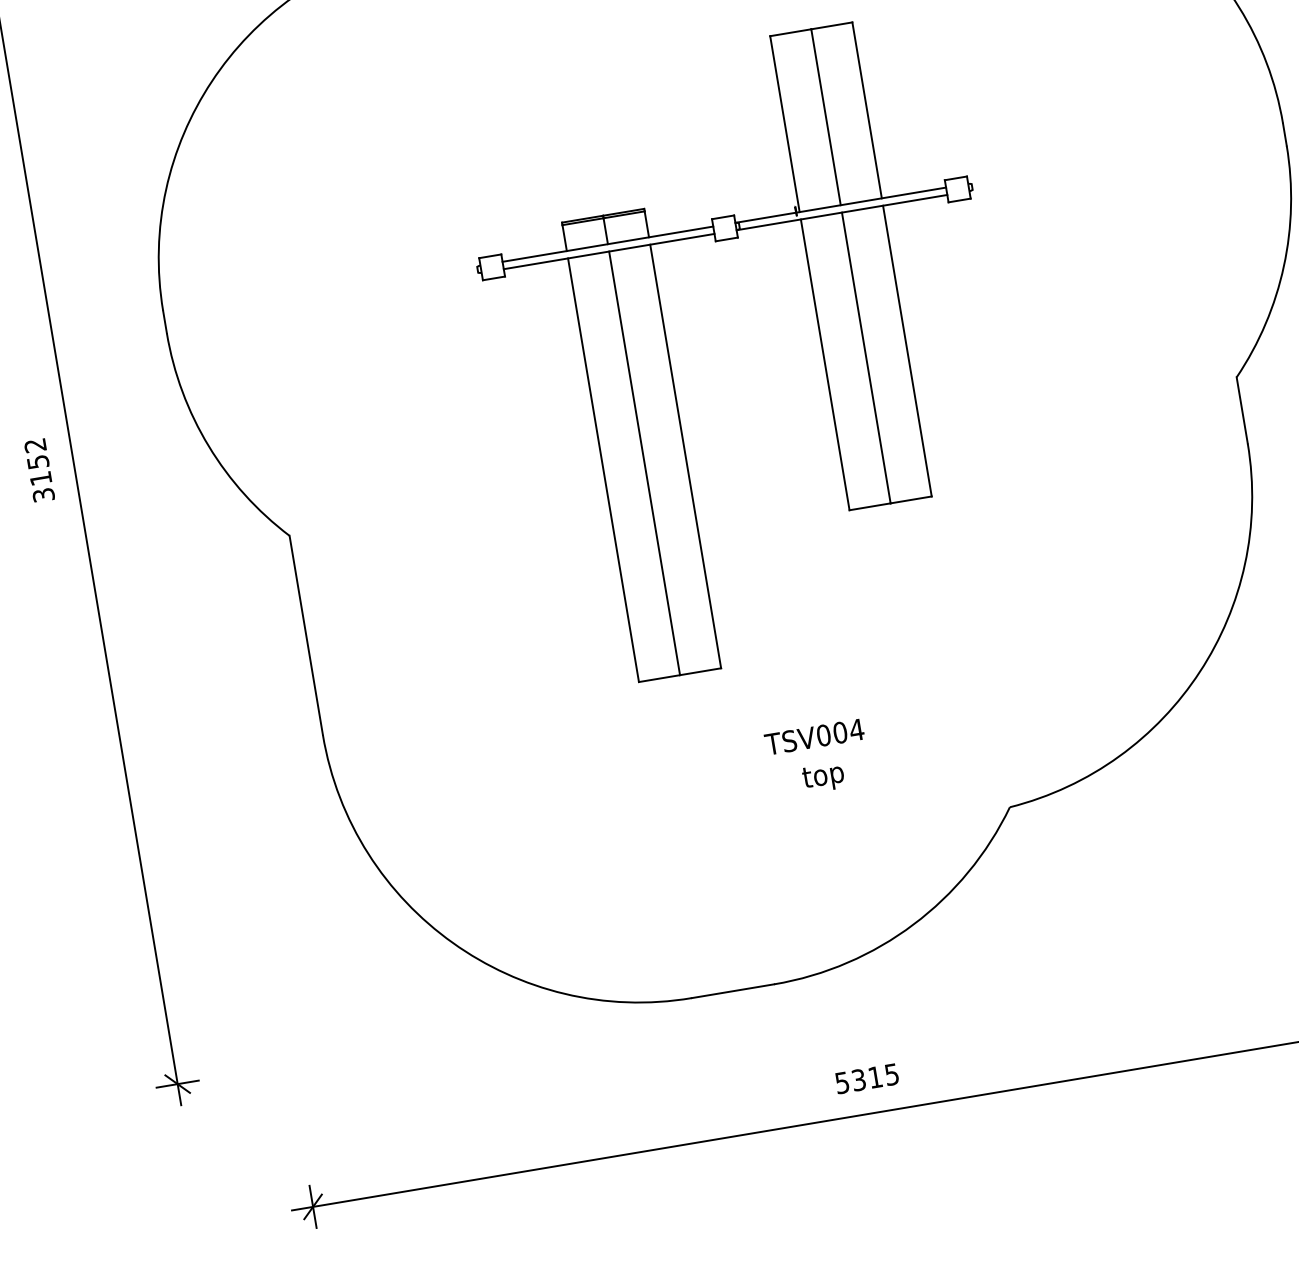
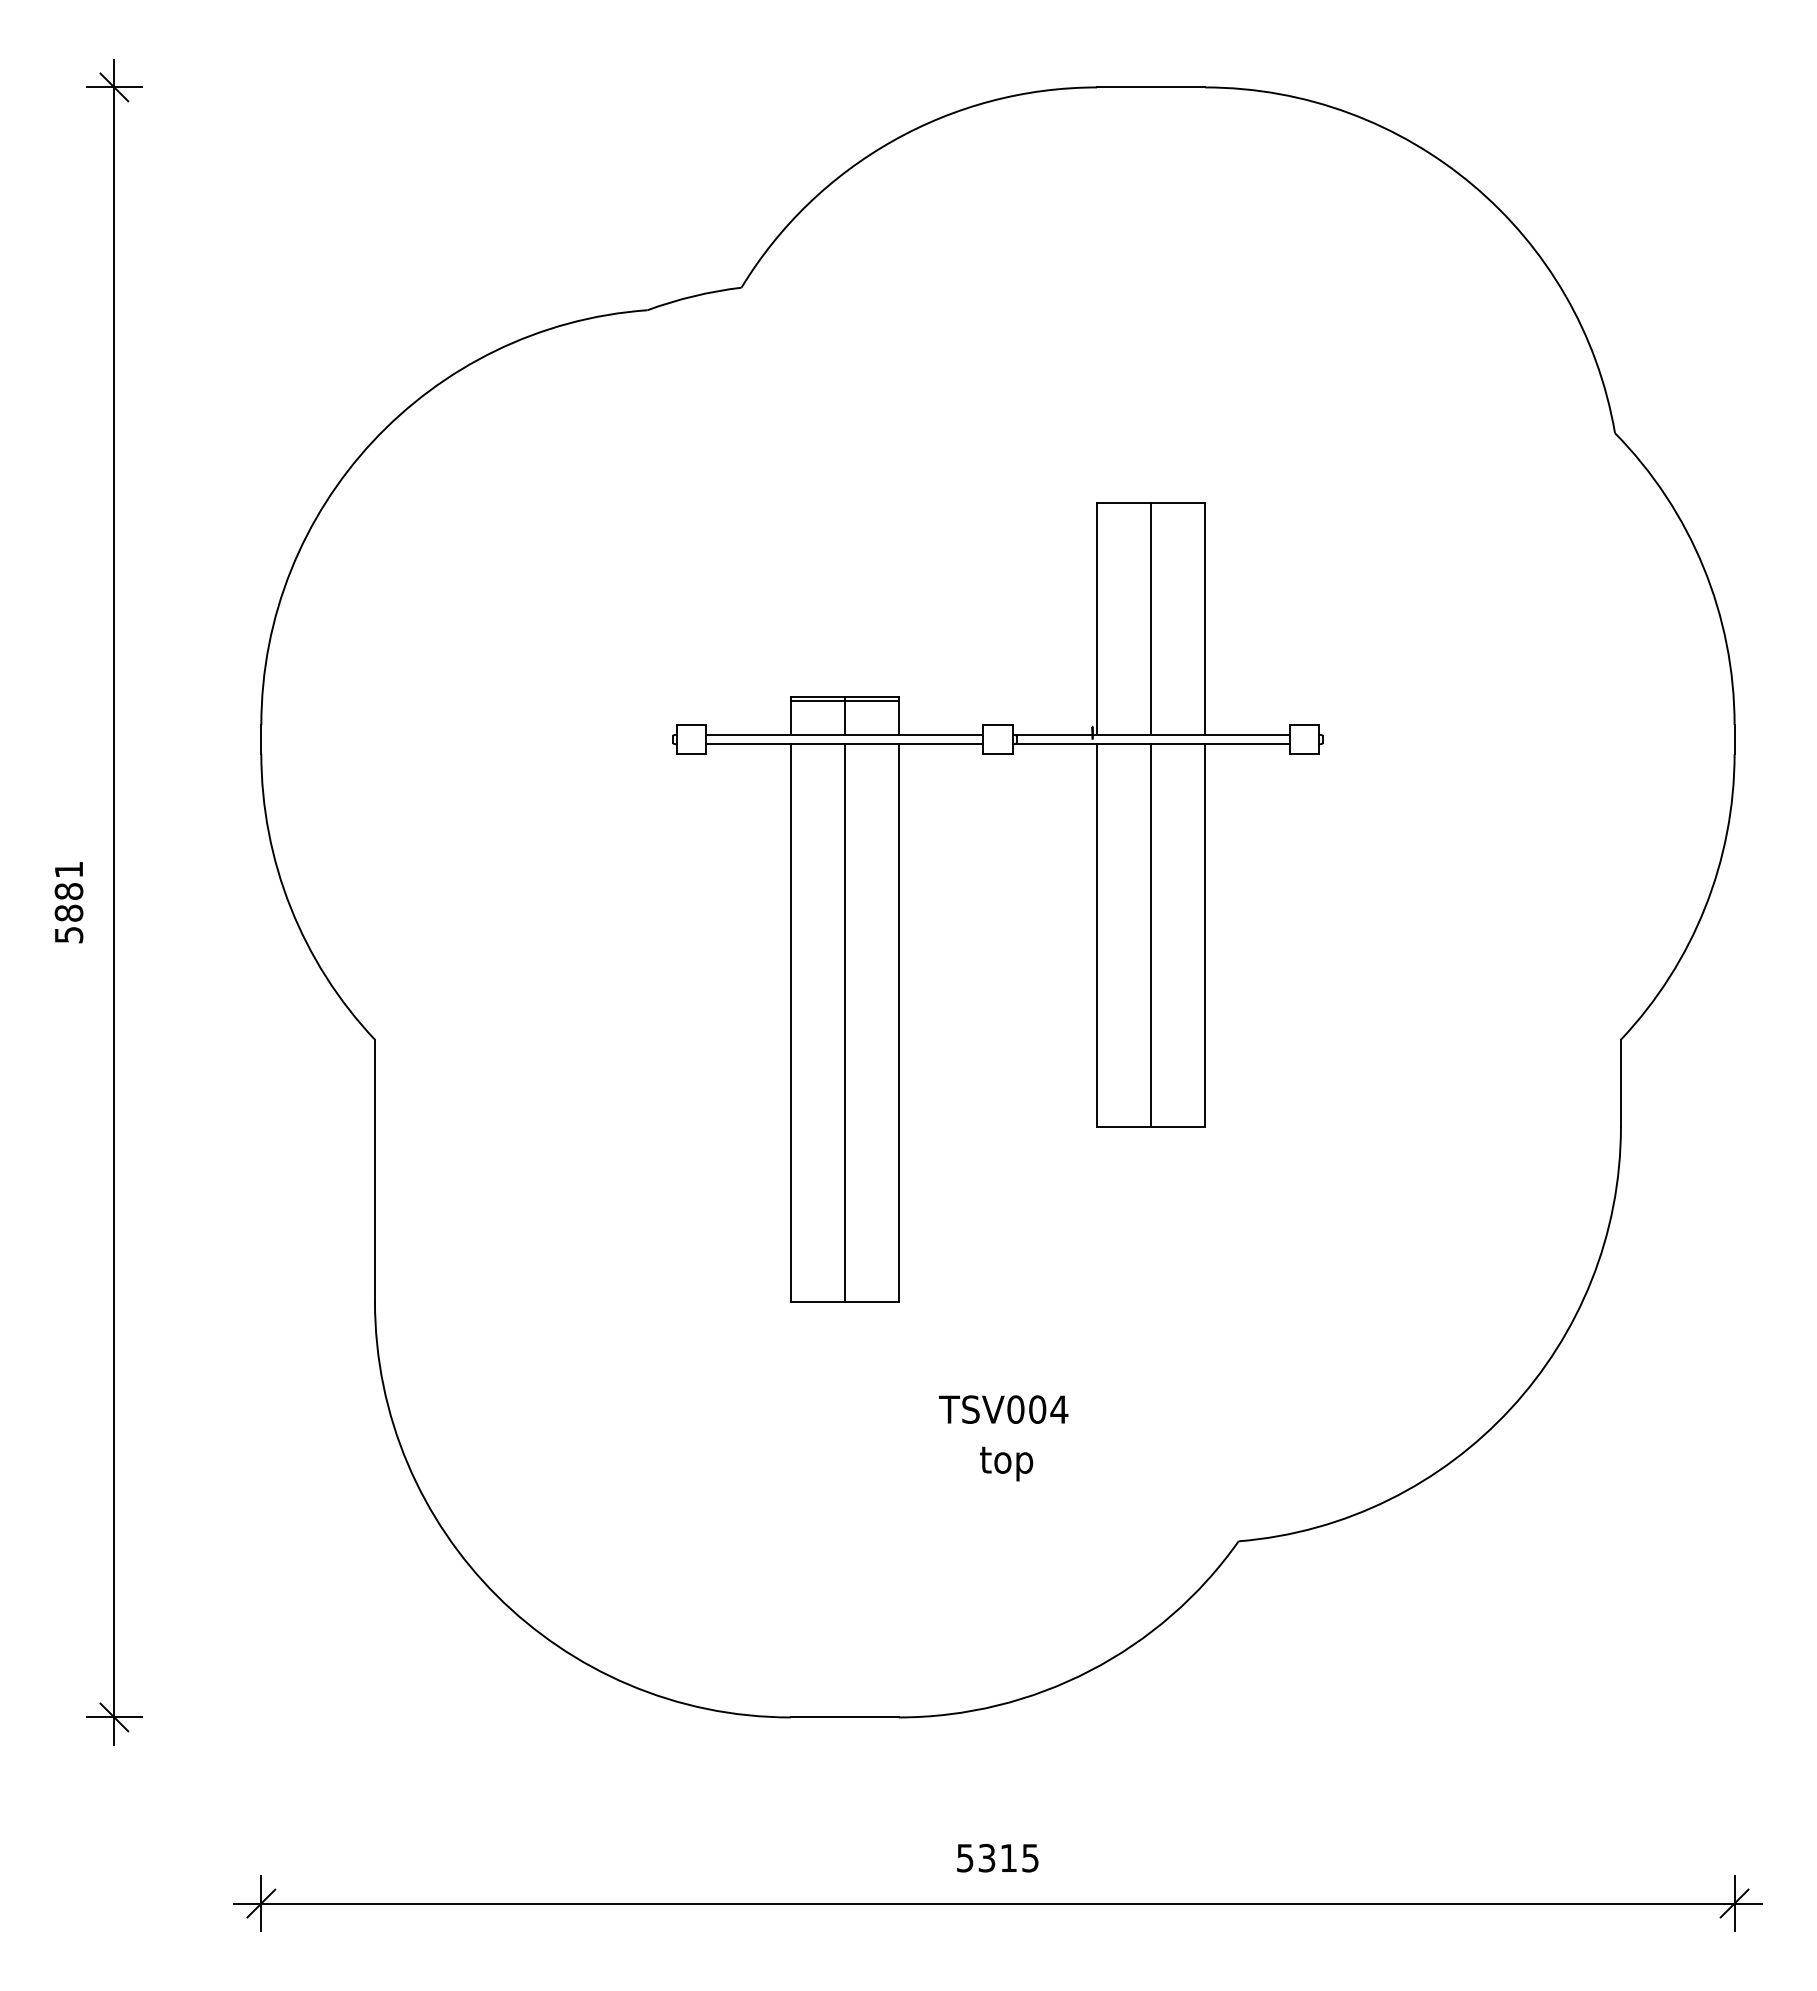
text: (39, 470) -> (68, 902), 3152 -> 5881

